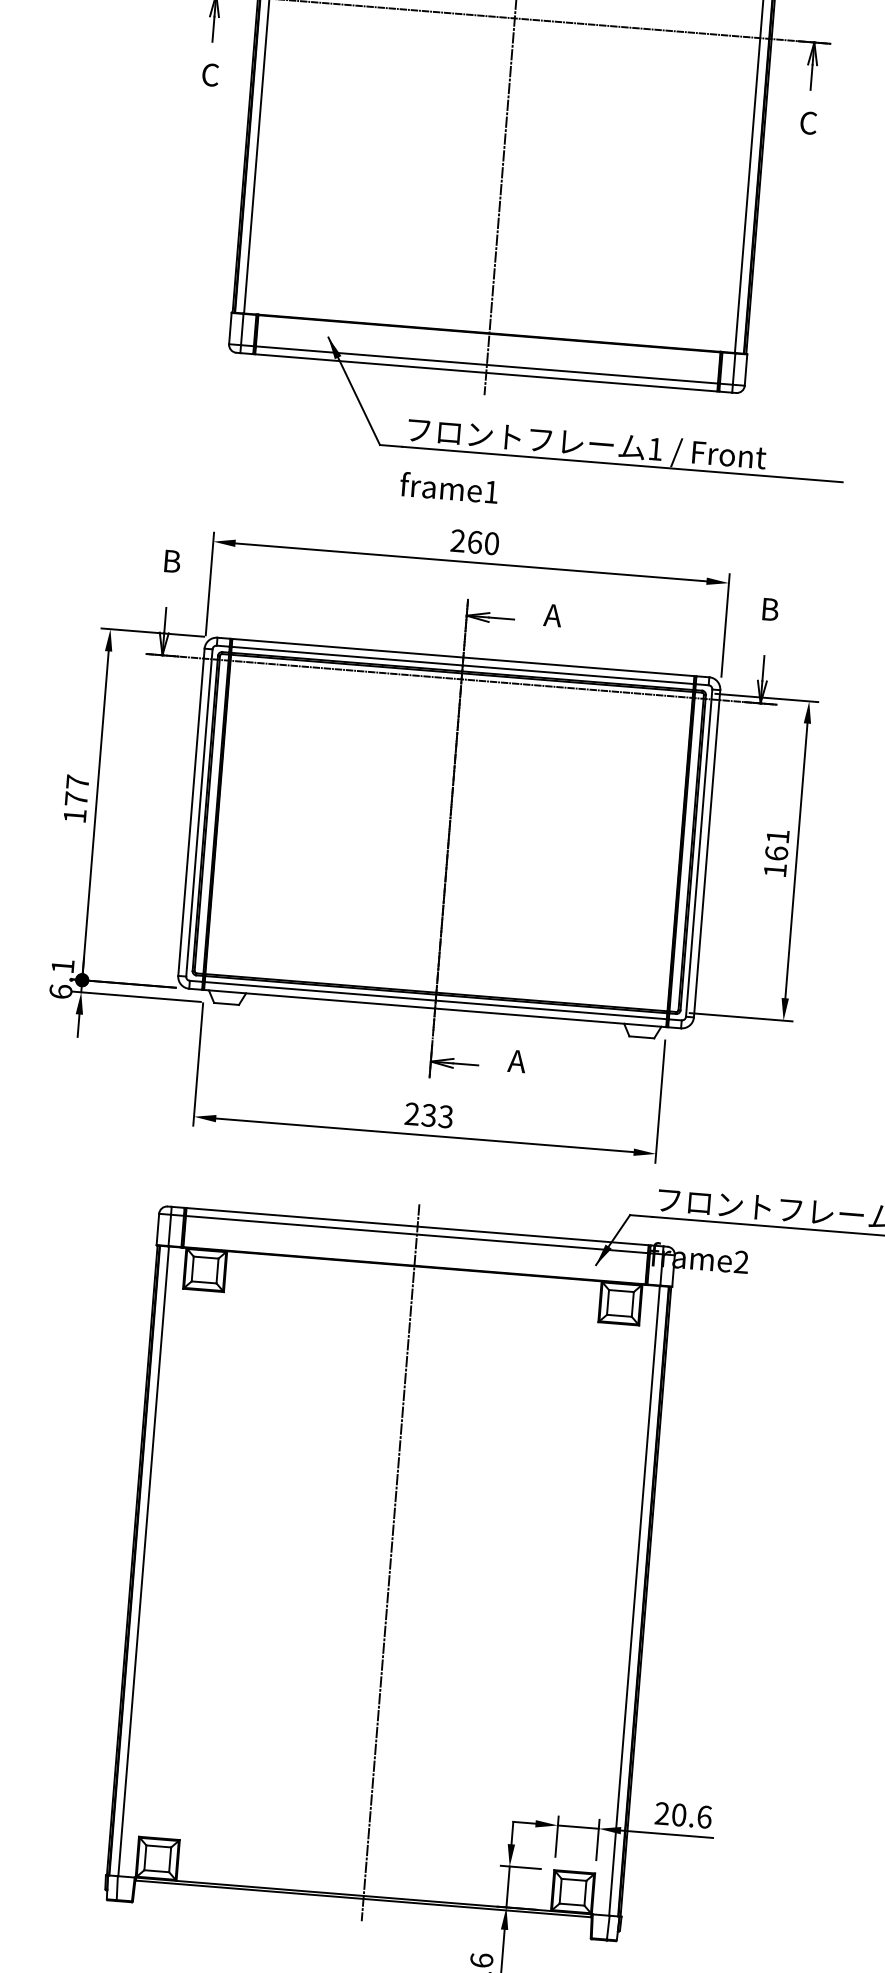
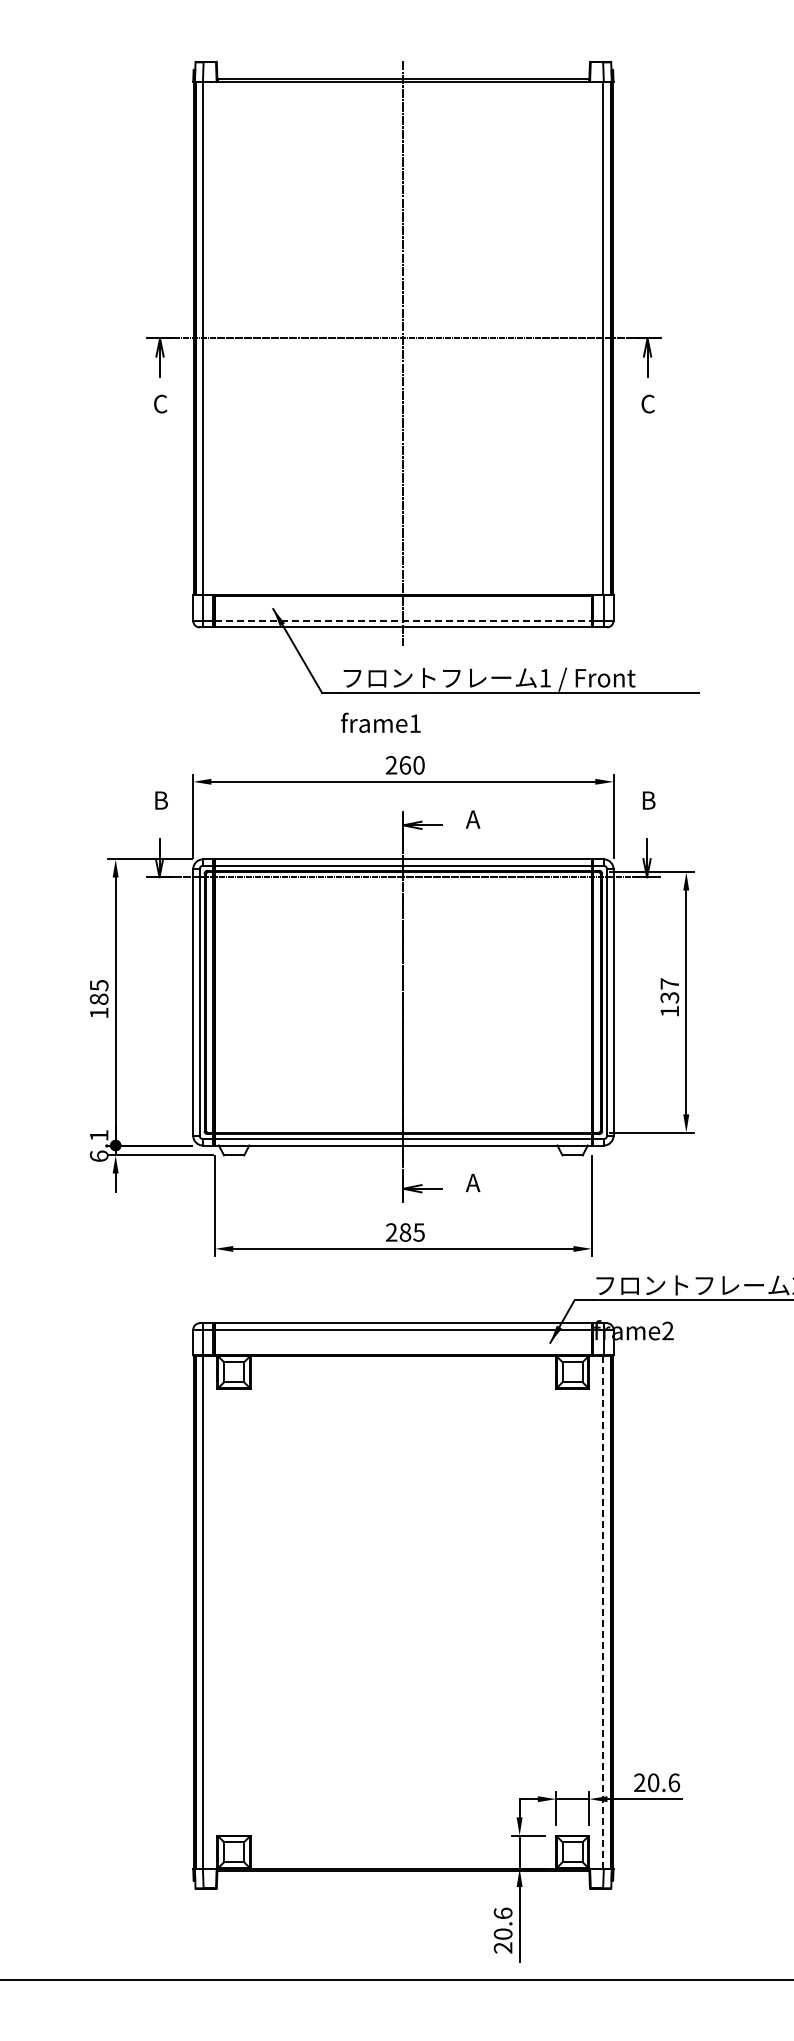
line: (487, 364) -> (403, 620), solid -> dashed
text: (76, 789) -> (98, 991), 177 -> 185
text: (776, 844) -> (669, 990), 161 -> 137
text: (436, 1116) -> (411, 1232), 233 -> 285
line: (390, 1563) -> (403, 1597), removed
line: (634, 1601) -> (603, 1612), solid -> dashed

